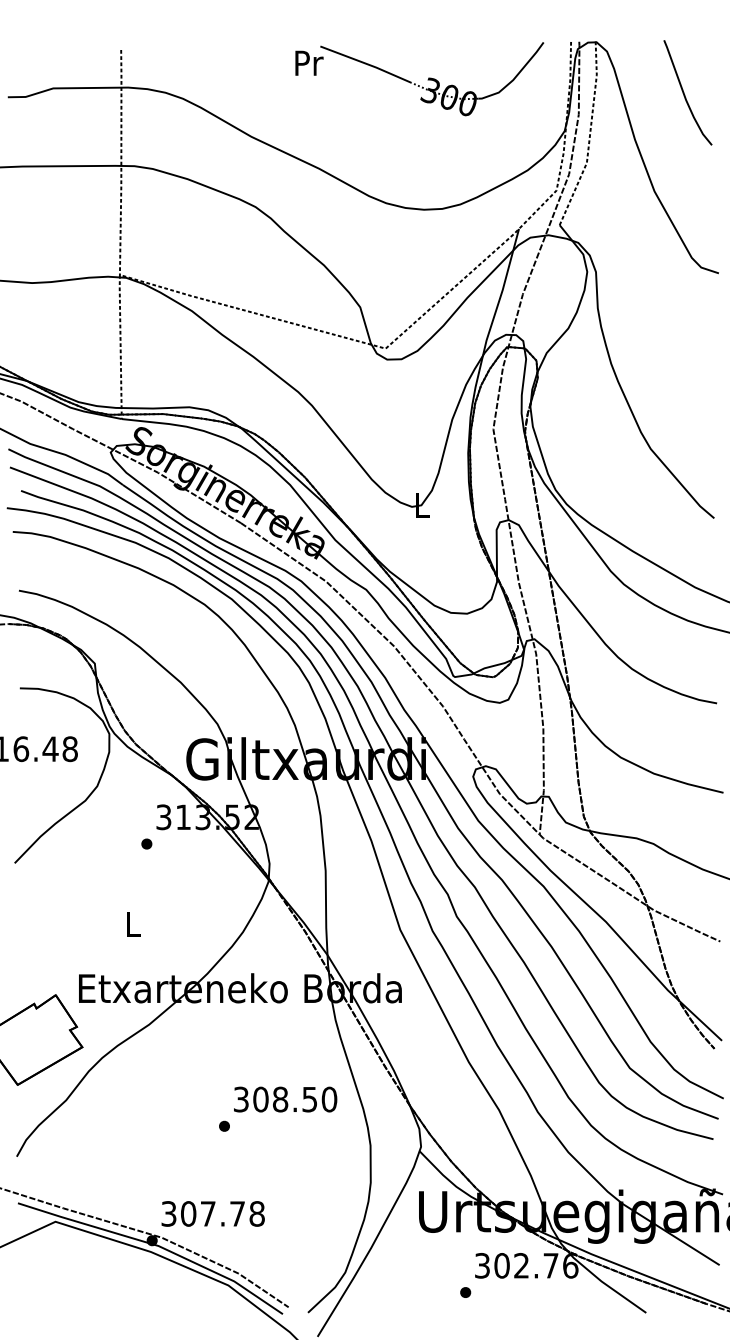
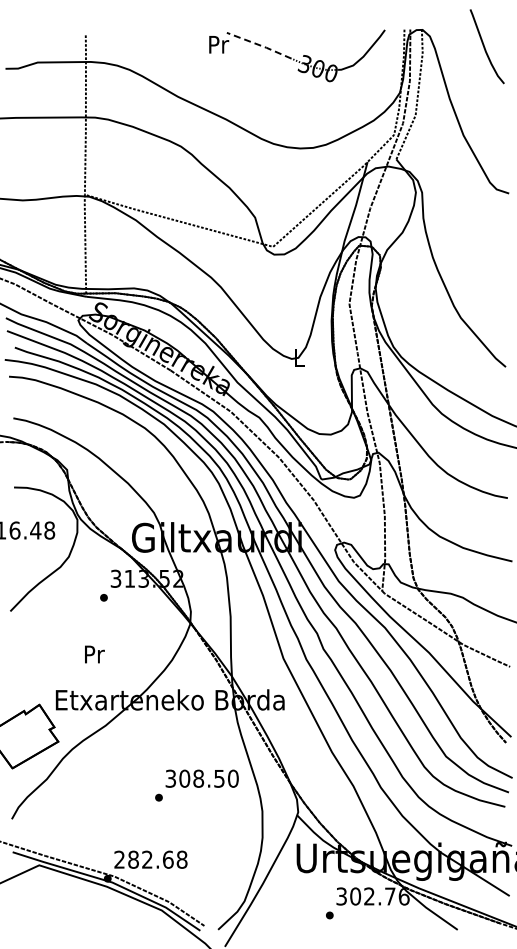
line: (367, 64) -> (260, 45), solid -> dashed
curve: (685, 93) -> (485, 47), moved
text: (133, 924) -> (94, 654), L -> Pr
text: (202, 1213) -> (143, 859), 307.78 -> 282.68

